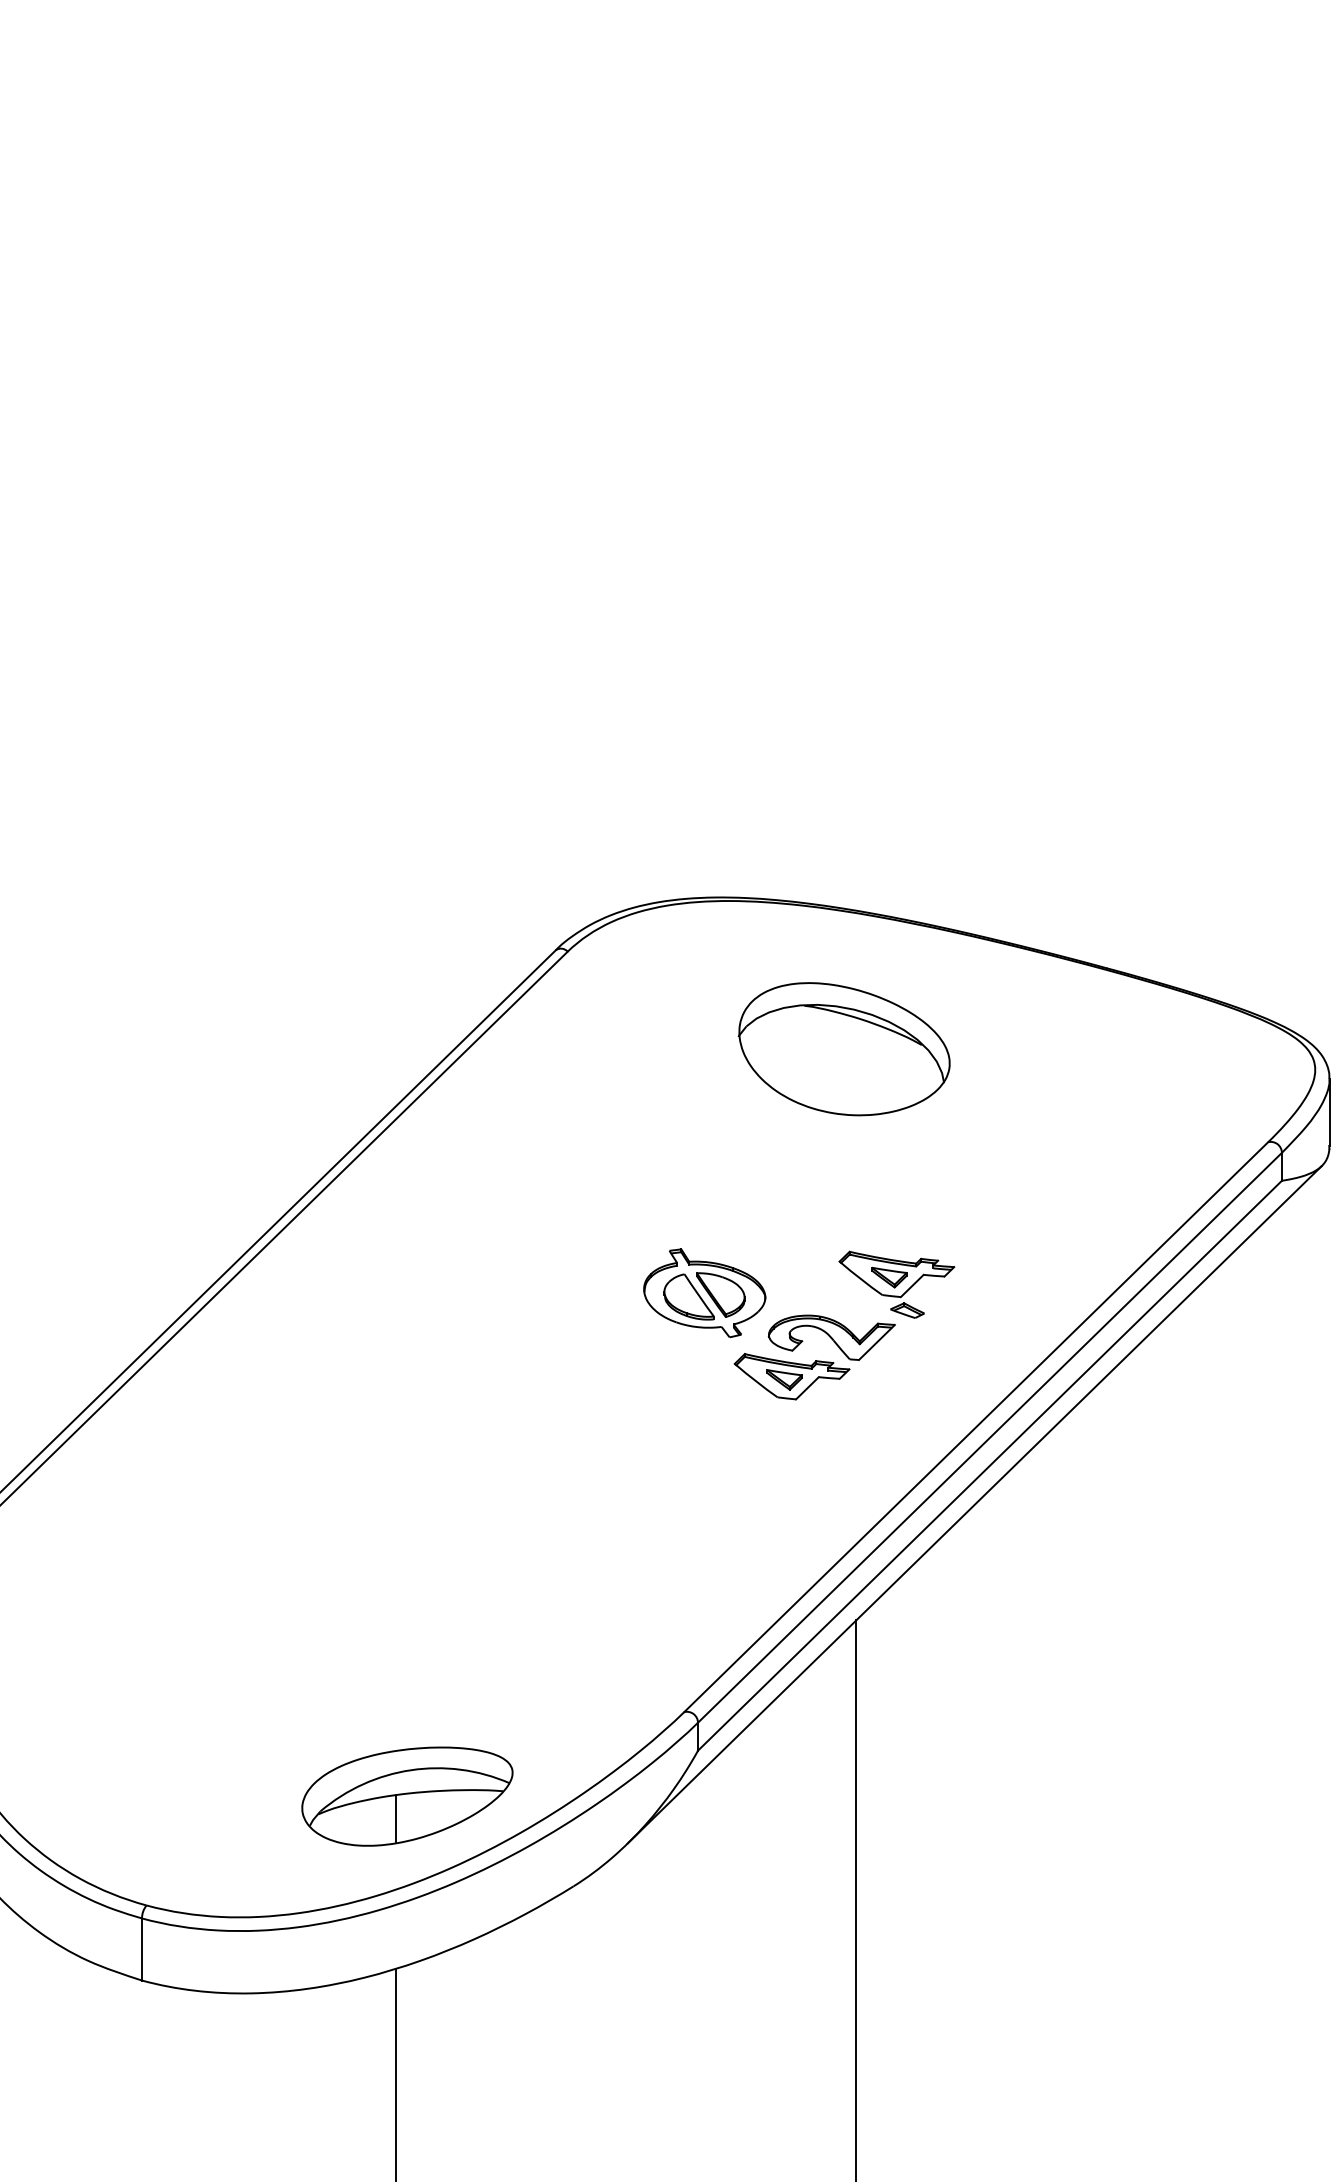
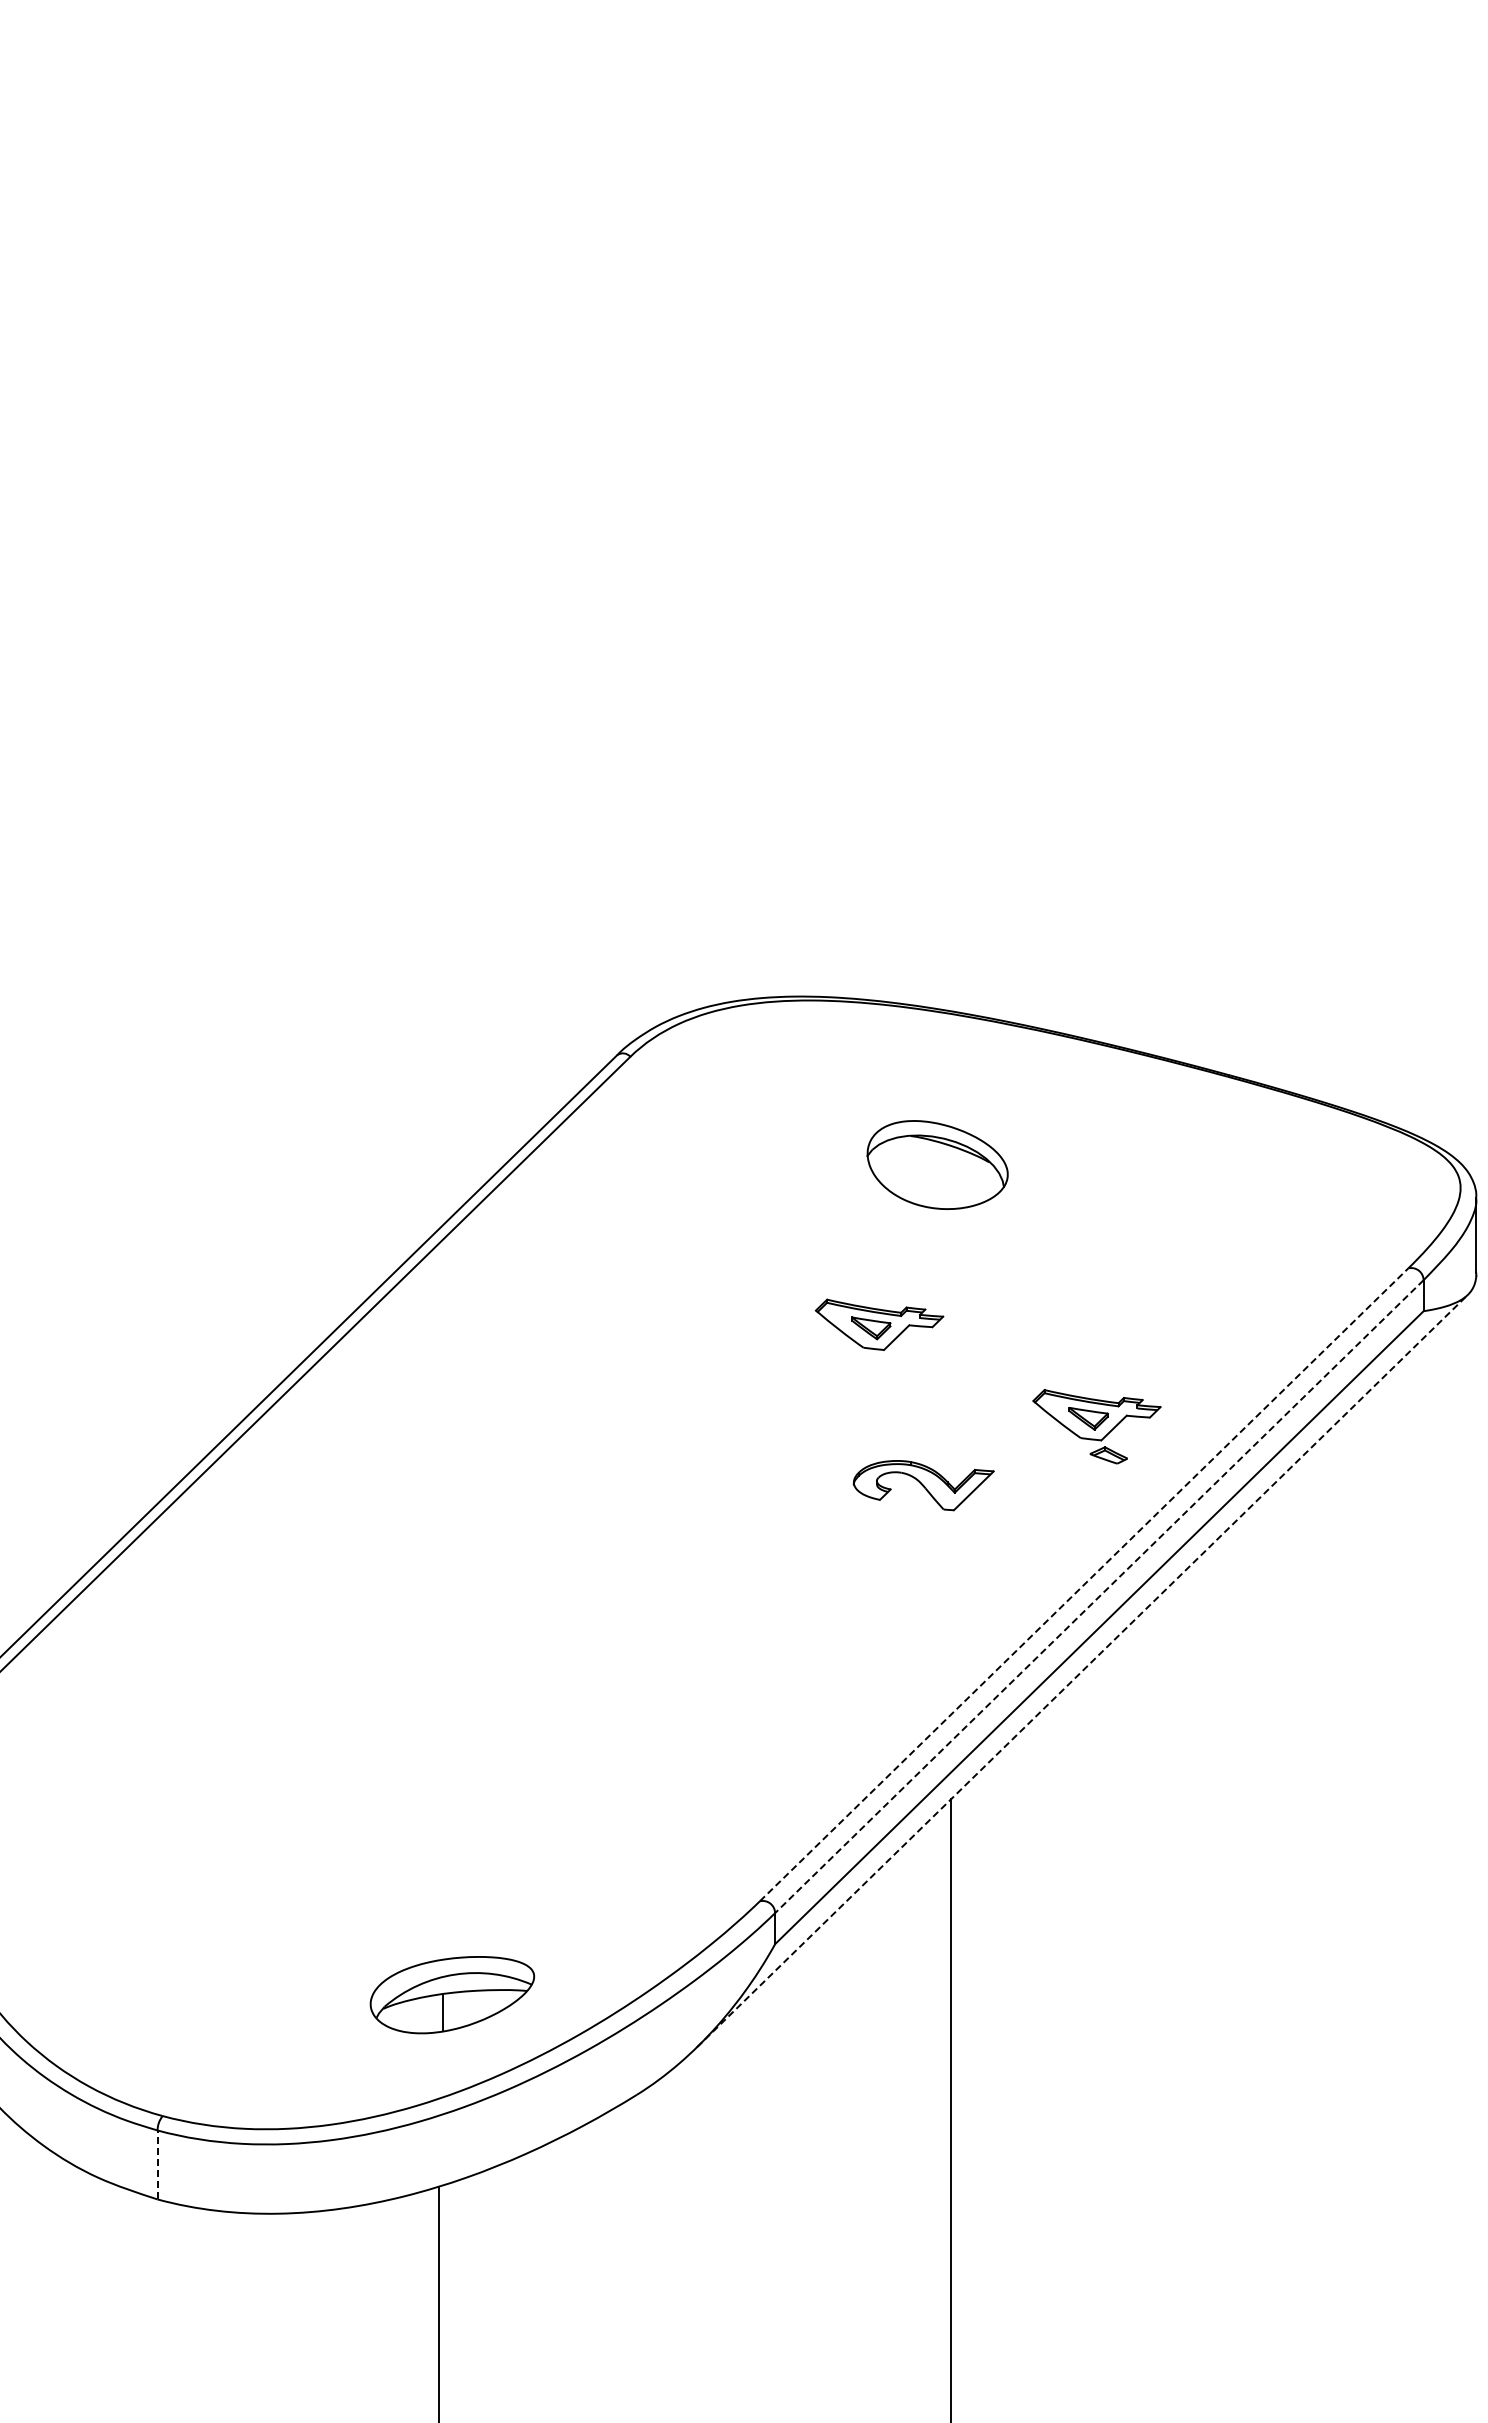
part: (844, 1048) -> (937, 1164), size x0.6
part: (896, 1284) -> (1096, 1426), moved
part: (704, 1292) -> (782, 1435), removed
part: (792, 1376) -> (879, 1324), moved
line: (976, 1426) -> (1084, 1584), solid -> dashed
line: (990, 1438) -> (1099, 1597), solid -> dashed
line: (974, 1504) -> (1082, 1670), solid -> dashed
part: (407, 1796) -> (452, 1994), size x0.7
line: (141, 1949) -> (157, 2164), solid -> dashed

